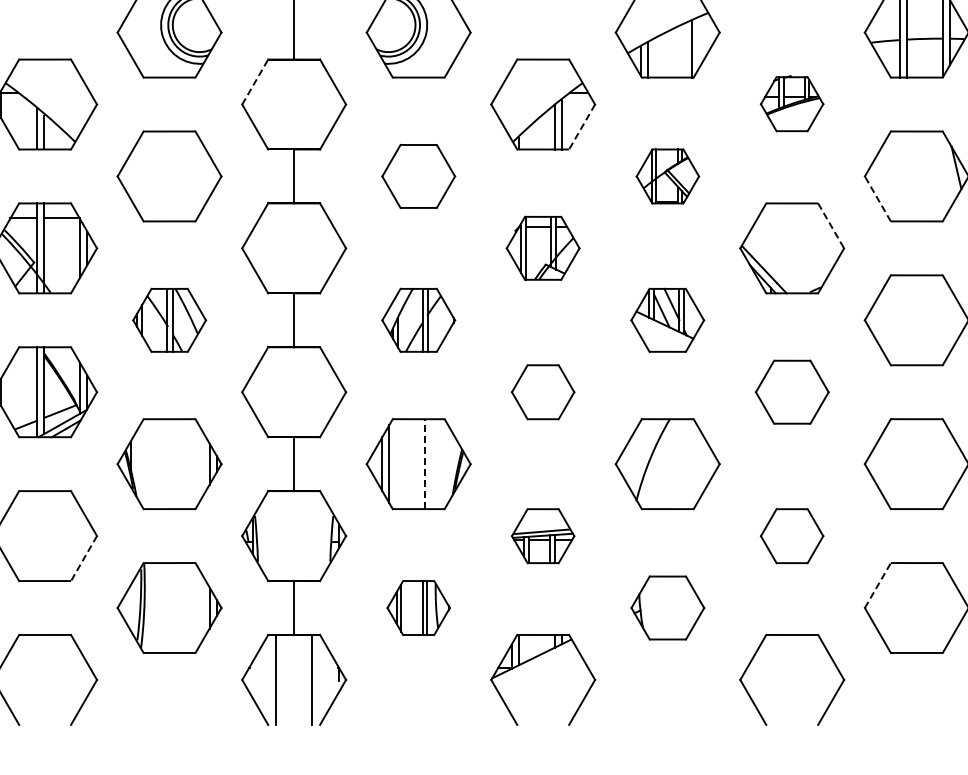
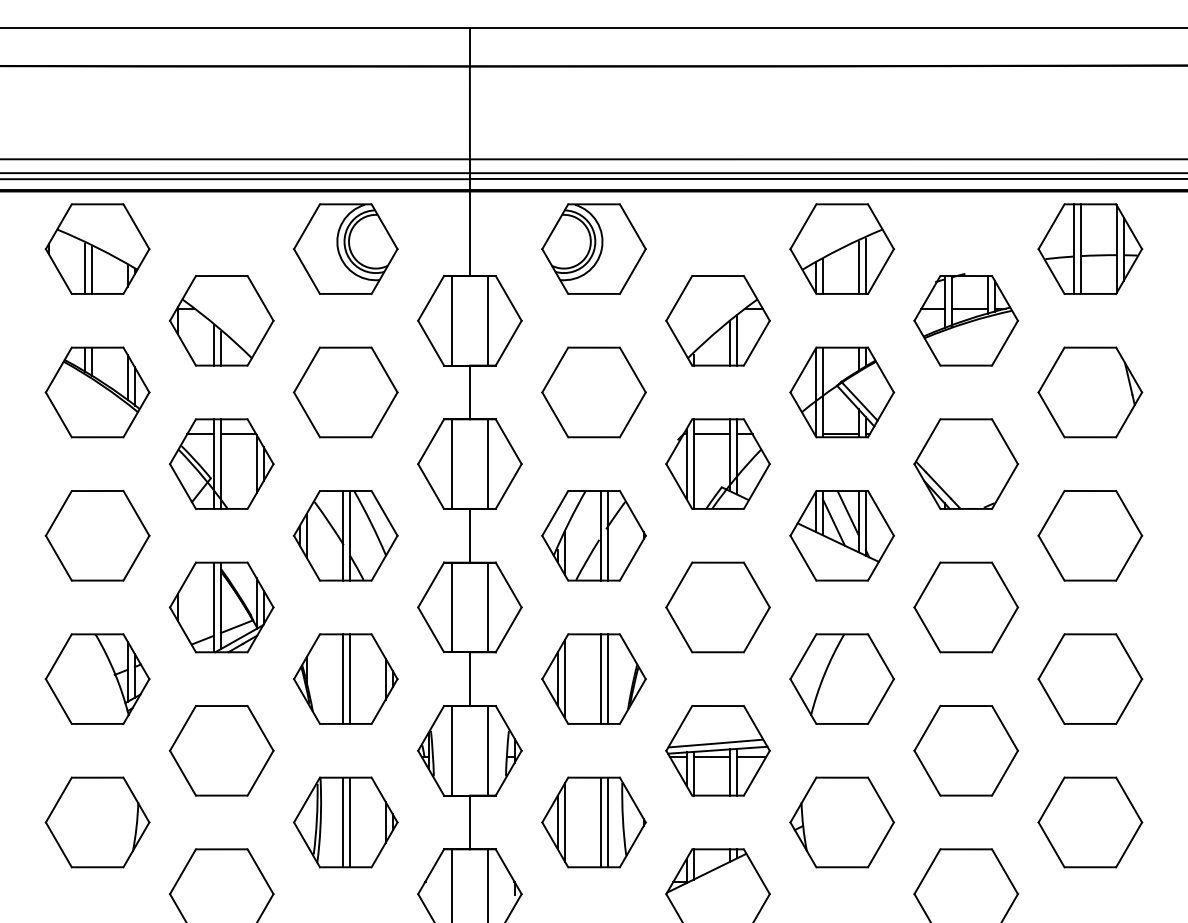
line: (684, 51) -> (858, 267), added
line: (255, 82) -> (431, 298), dashed -> solid
part: (791, 103) -> (965, 319), size x1.67
line: (276, 104) -> (452, 320), added
line: (311, 104) -> (487, 320), added
line: (581, 127) -> (756, 343), dashed -> solid
part: (418, 176) -> (593, 392), size x1.43
part: (668, 176) -> (842, 392), size x1.67
line: (877, 198) -> (1051, 414), dashed -> solid
line: (831, 225) -> (1005, 441), dashed -> solid
line: (276, 247) -> (452, 463), added
line: (311, 247) -> (487, 463), added
part: (542, 247) -> (717, 463), size x1.43
part: (169, 320) -> (345, 535), size x1.43
part: (418, 320) -> (593, 535), size x1.43
part: (667, 320) -> (841, 535), size x1.43
line: (276, 392) -> (452, 607), added
line: (311, 392) -> (487, 607), added
part: (542, 392) -> (717, 607), size x1.67
part: (792, 392) -> (966, 607), size x1.43
line: (166, 463) -> (342, 678), added
line: (173, 463) -> (349, 678), added
line: (432, 463) -> (607, 678), added
line: (425, 464) -> (600, 679), dashed -> solid
line: (276, 535) -> (452, 750), added
line: (311, 535) -> (487, 750), added
part: (542, 535) -> (717, 750), size x1.67
part: (791, 535) -> (965, 750), size x1.67
line: (83, 558) -> (260, 773), dashed -> solid
line: (877, 585) -> (1051, 800), dashed -> solid
line: (166, 608) -> (342, 822), added
line: (173, 608) -> (349, 822), added
part: (418, 608) -> (593, 822), size x1.67
part: (668, 608) -> (842, 822), size x1.43

